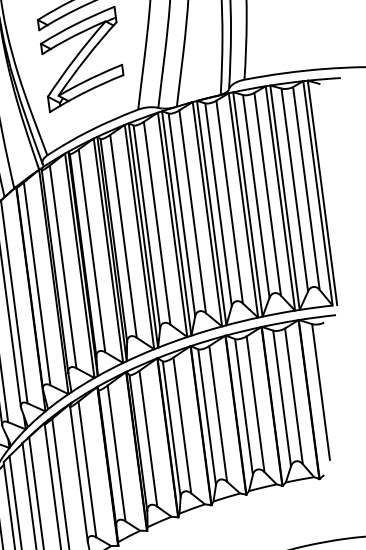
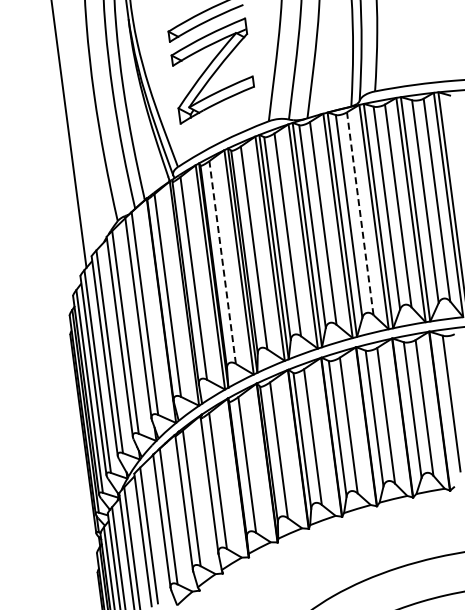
line: (229, 201) -> (360, 213), solid -> dashed
line: (91, 250) -> (222, 262), solid -> dashed

